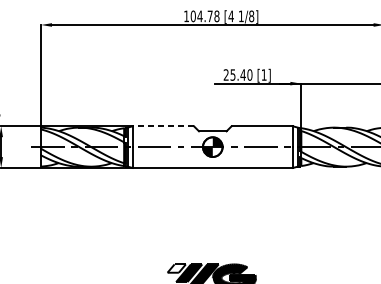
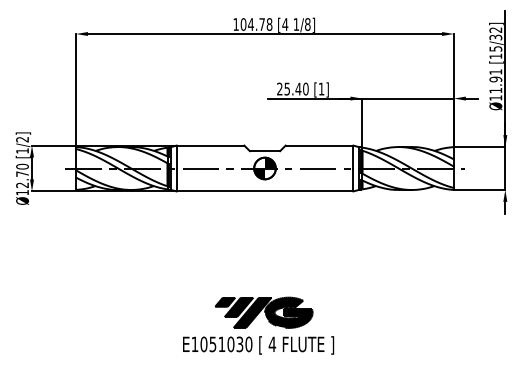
line: (163, 126) -> (210, 145), dashed -> solid
fill: (176, 267) -> (225, 301), added

